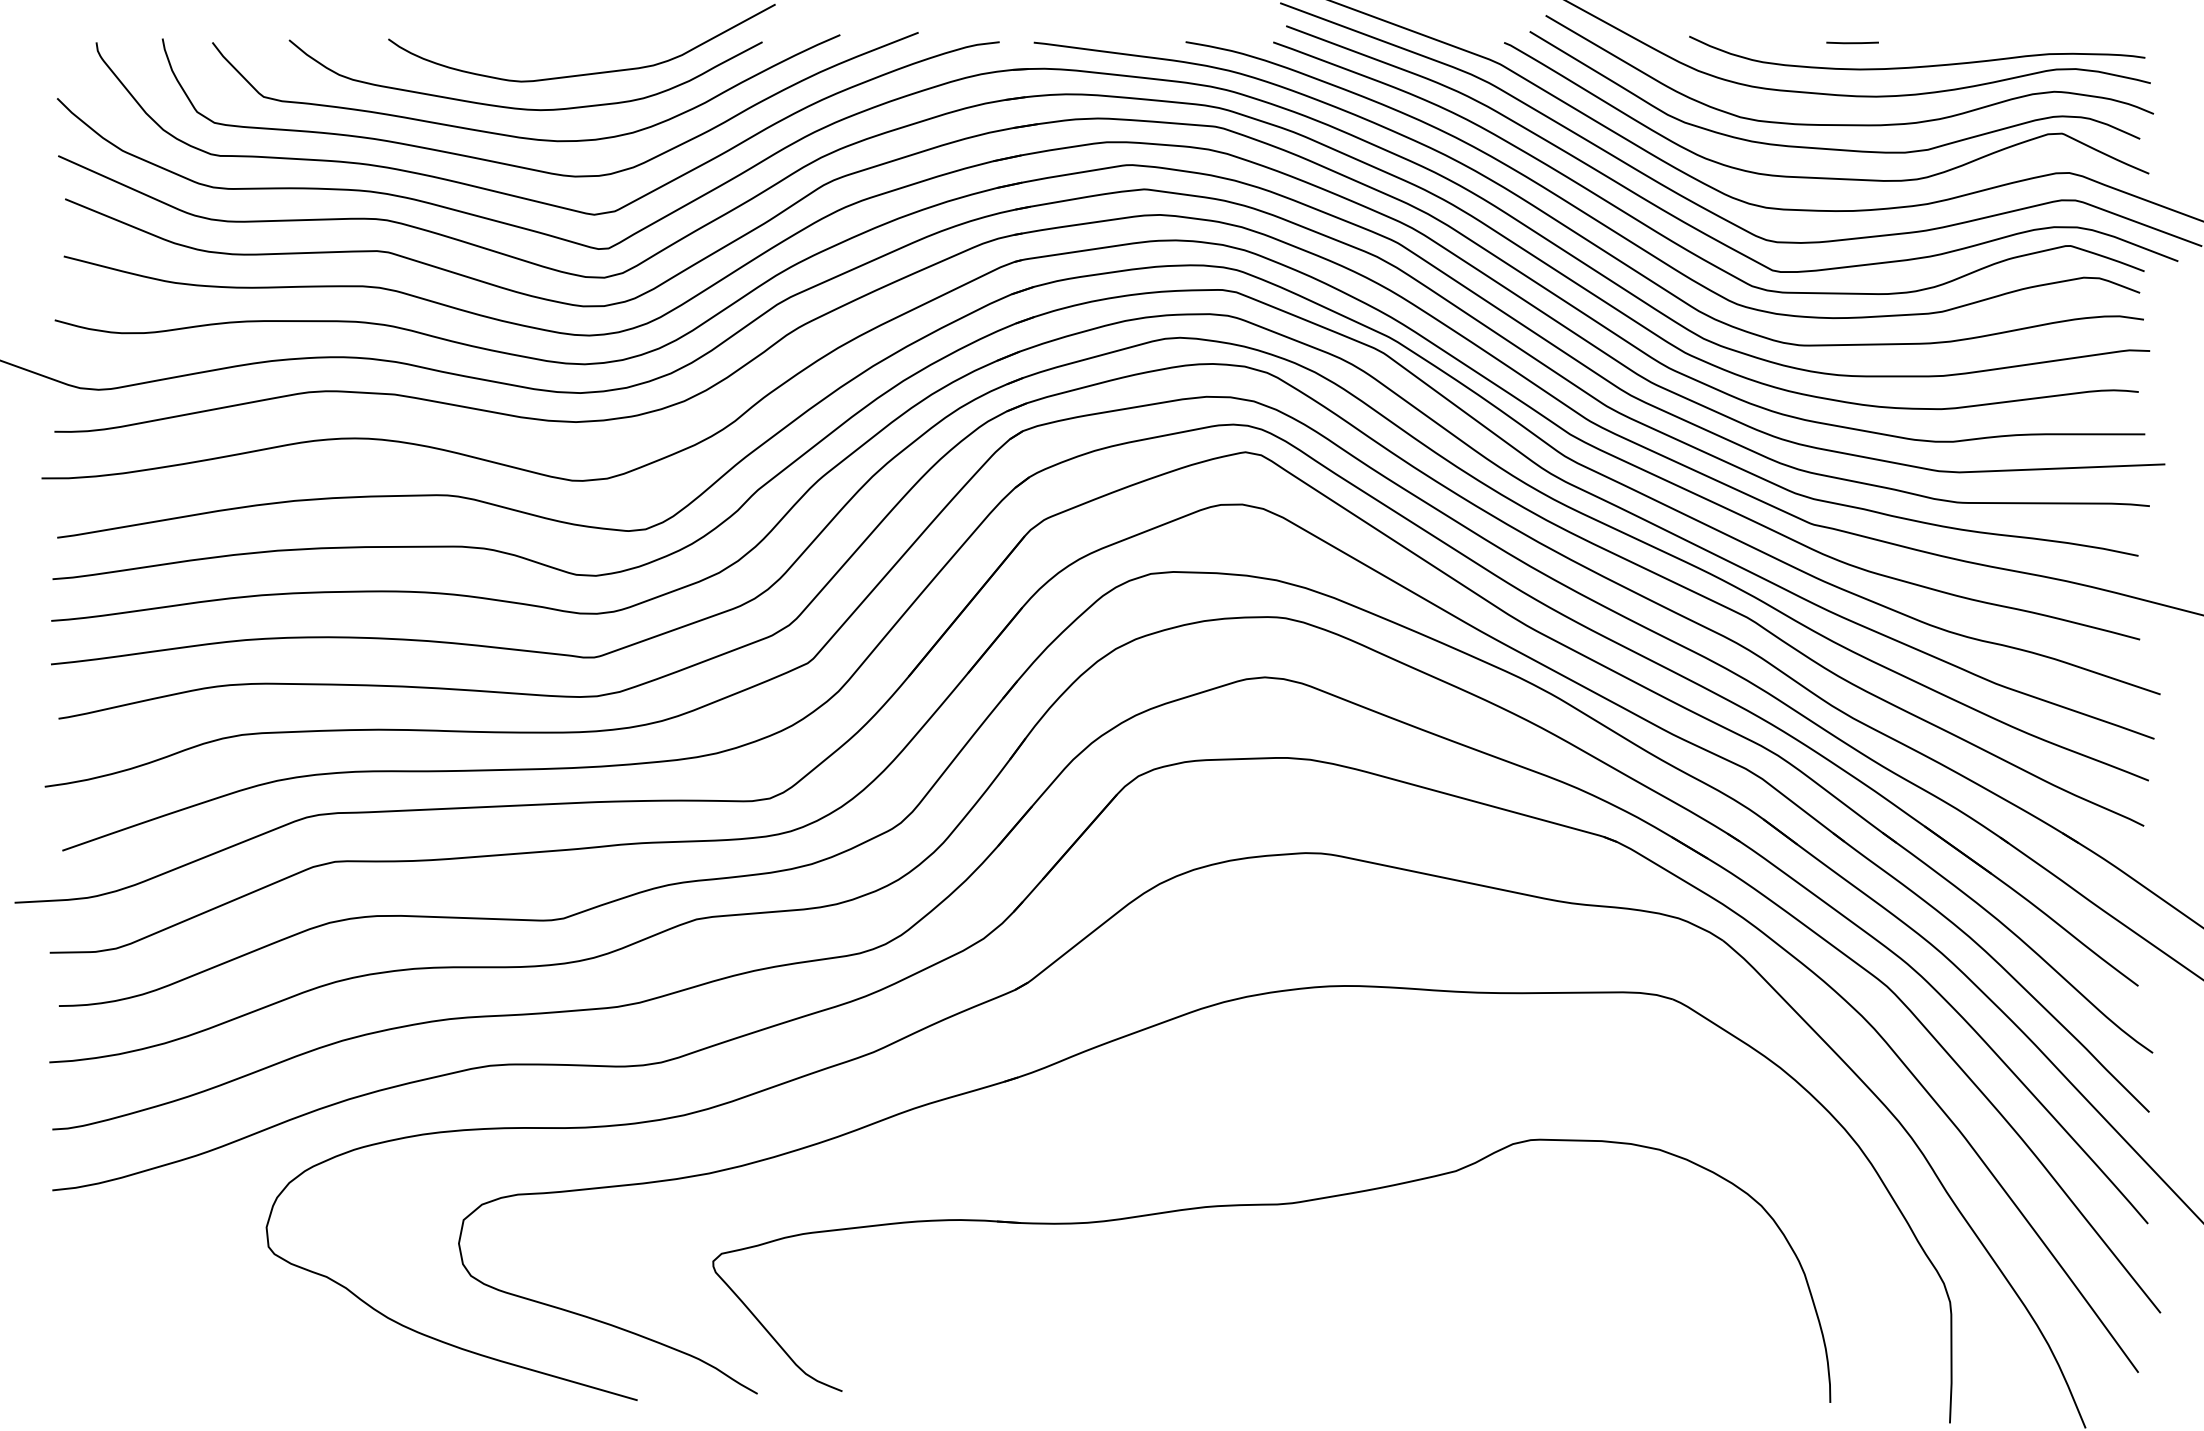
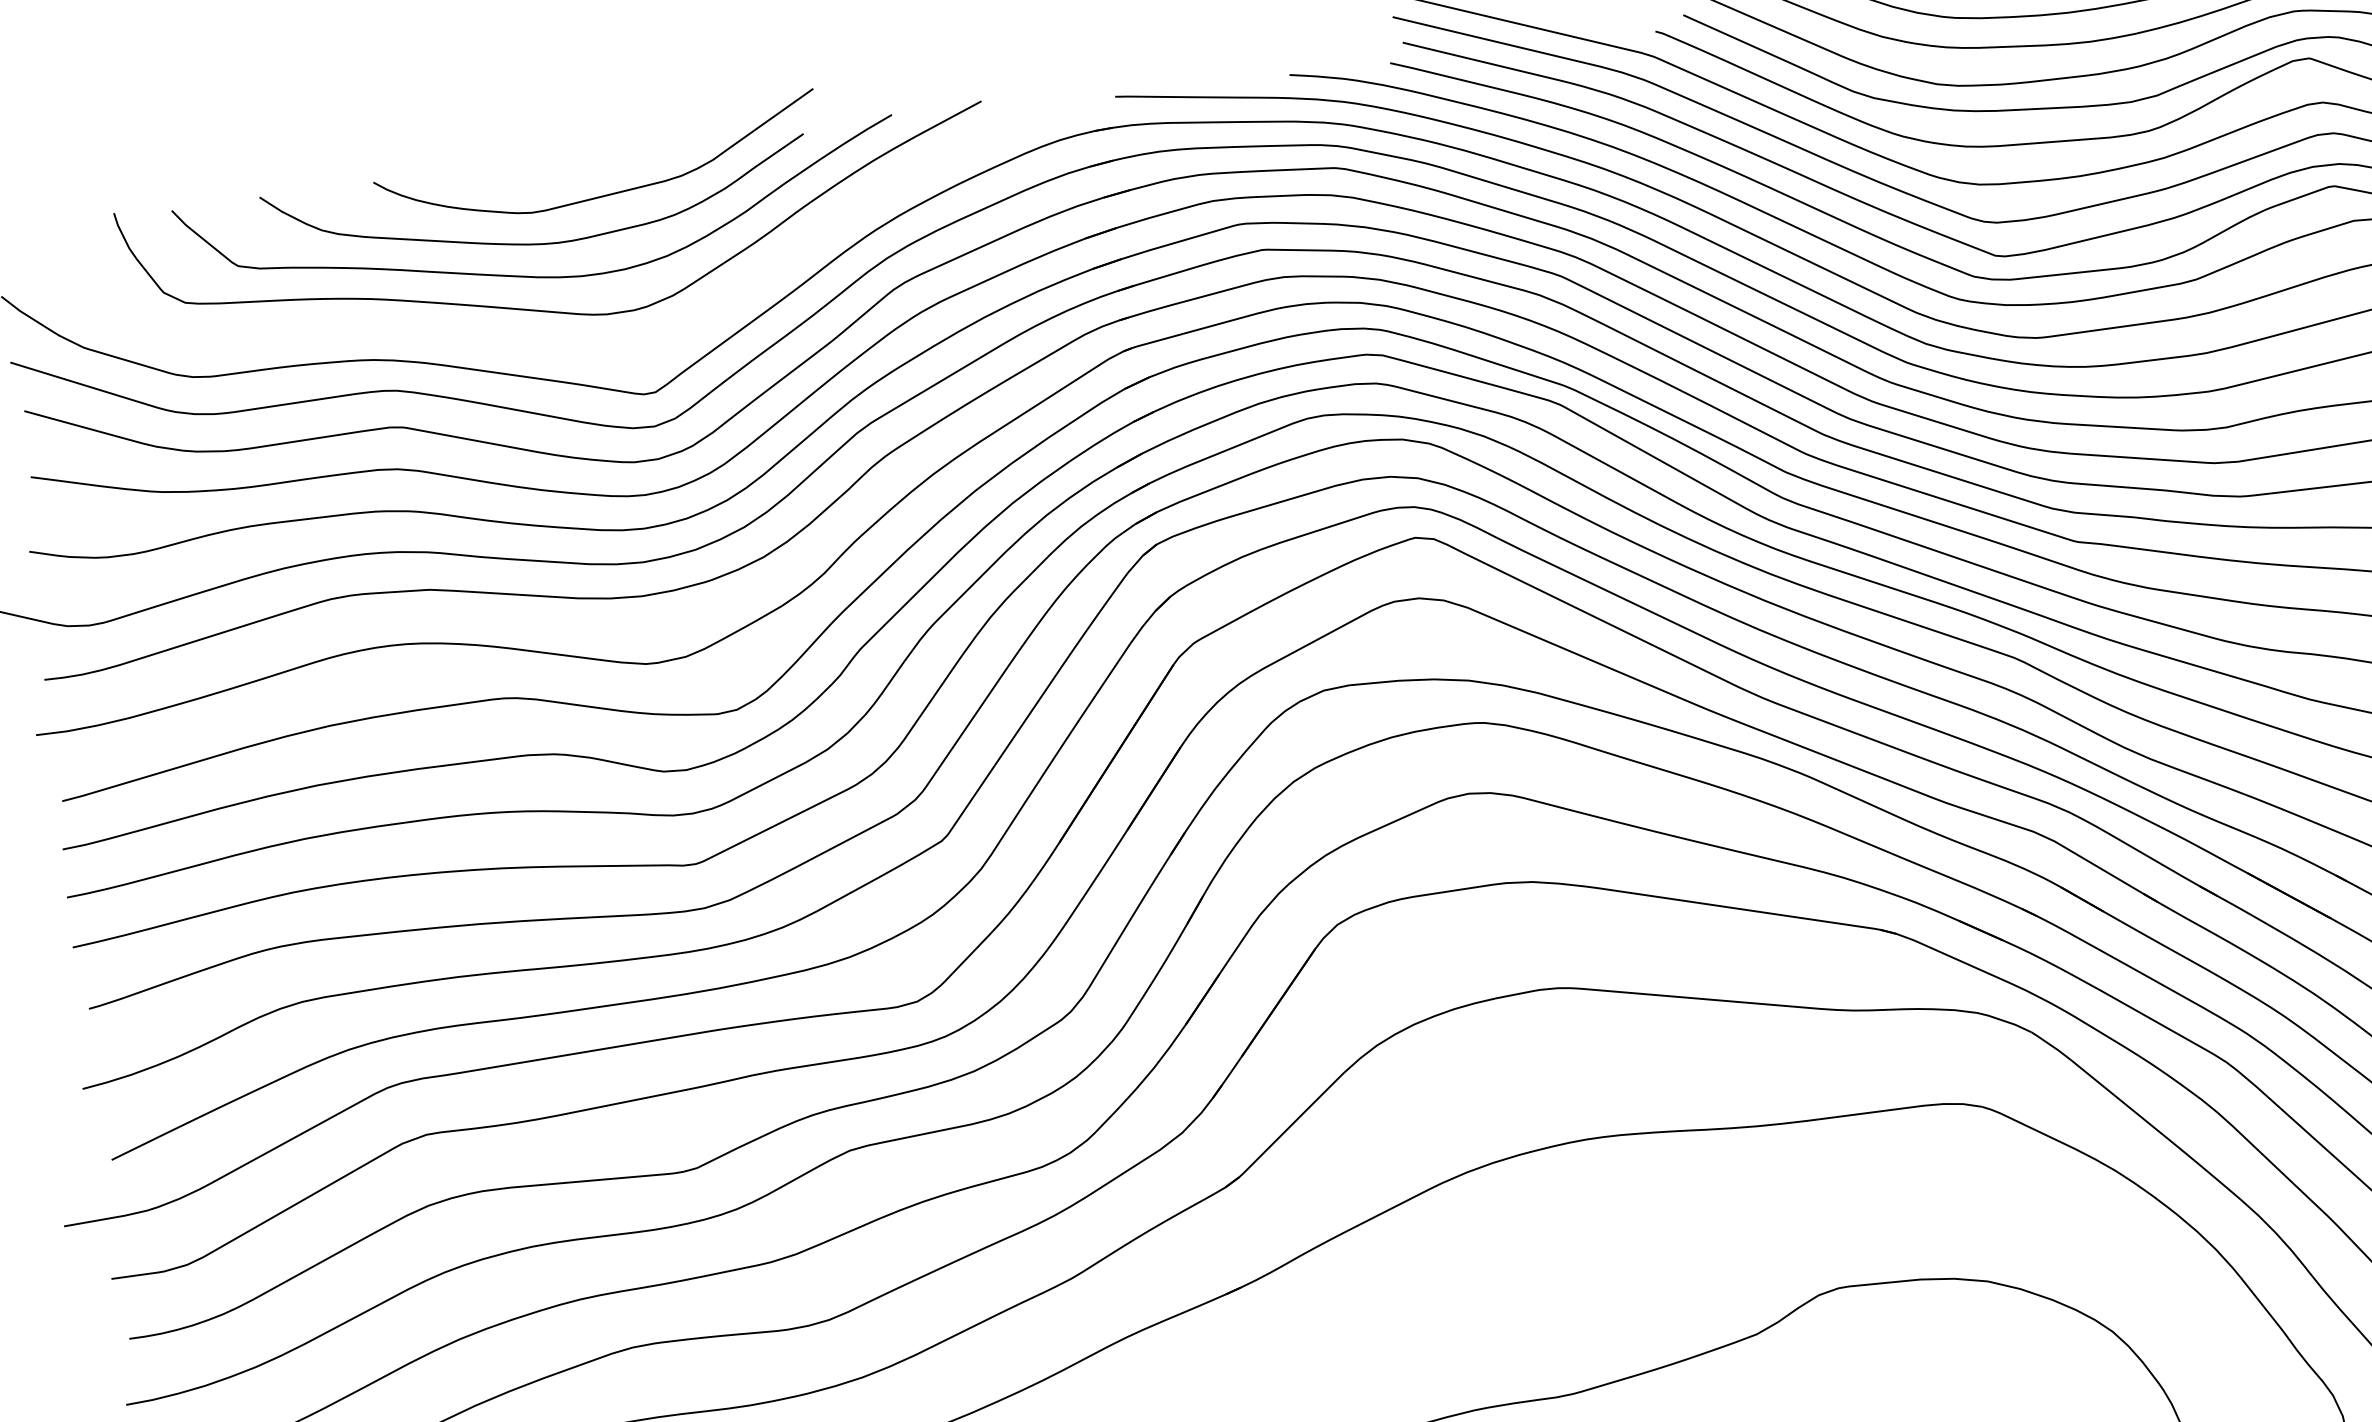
curve: (529, 198) -> (557, 345), removed

